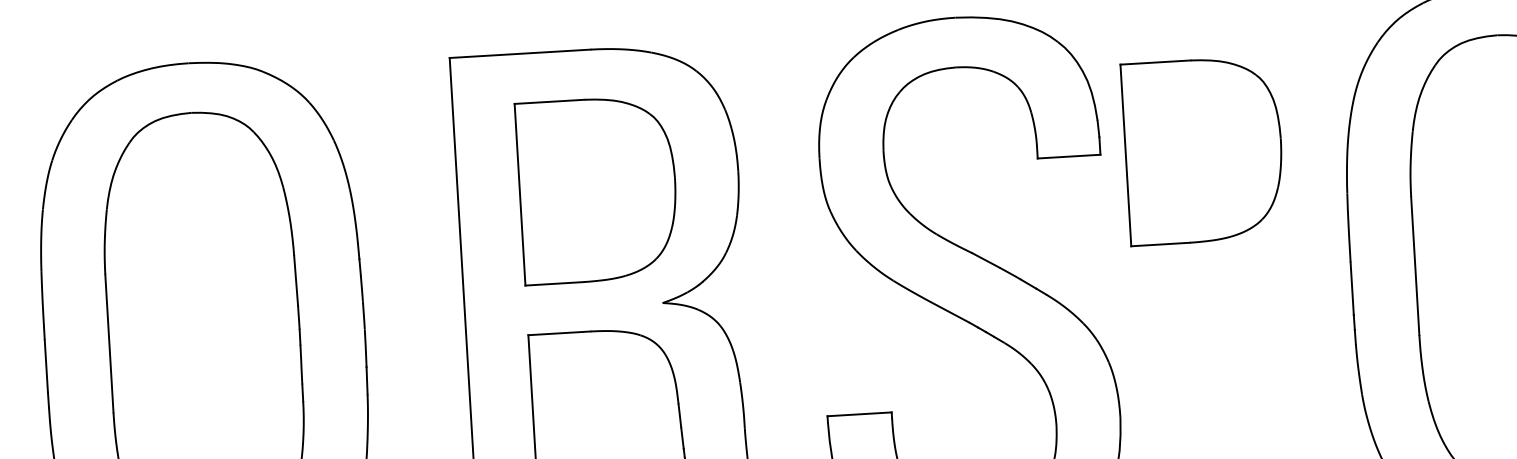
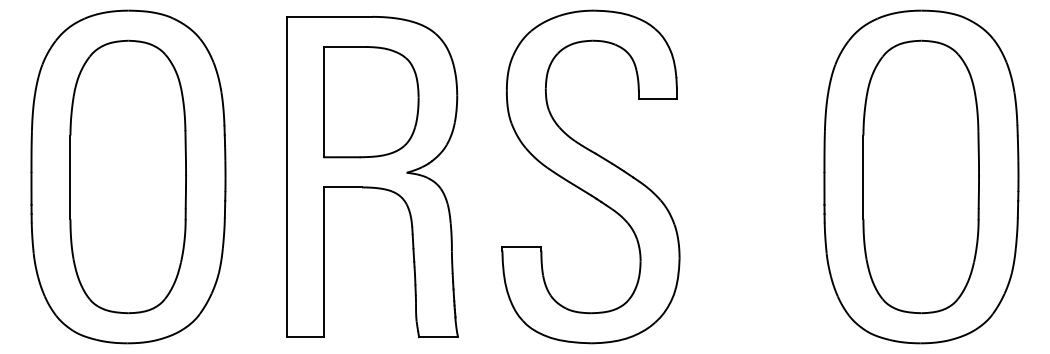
part: (1203, 151) -> (739, 100), removed

